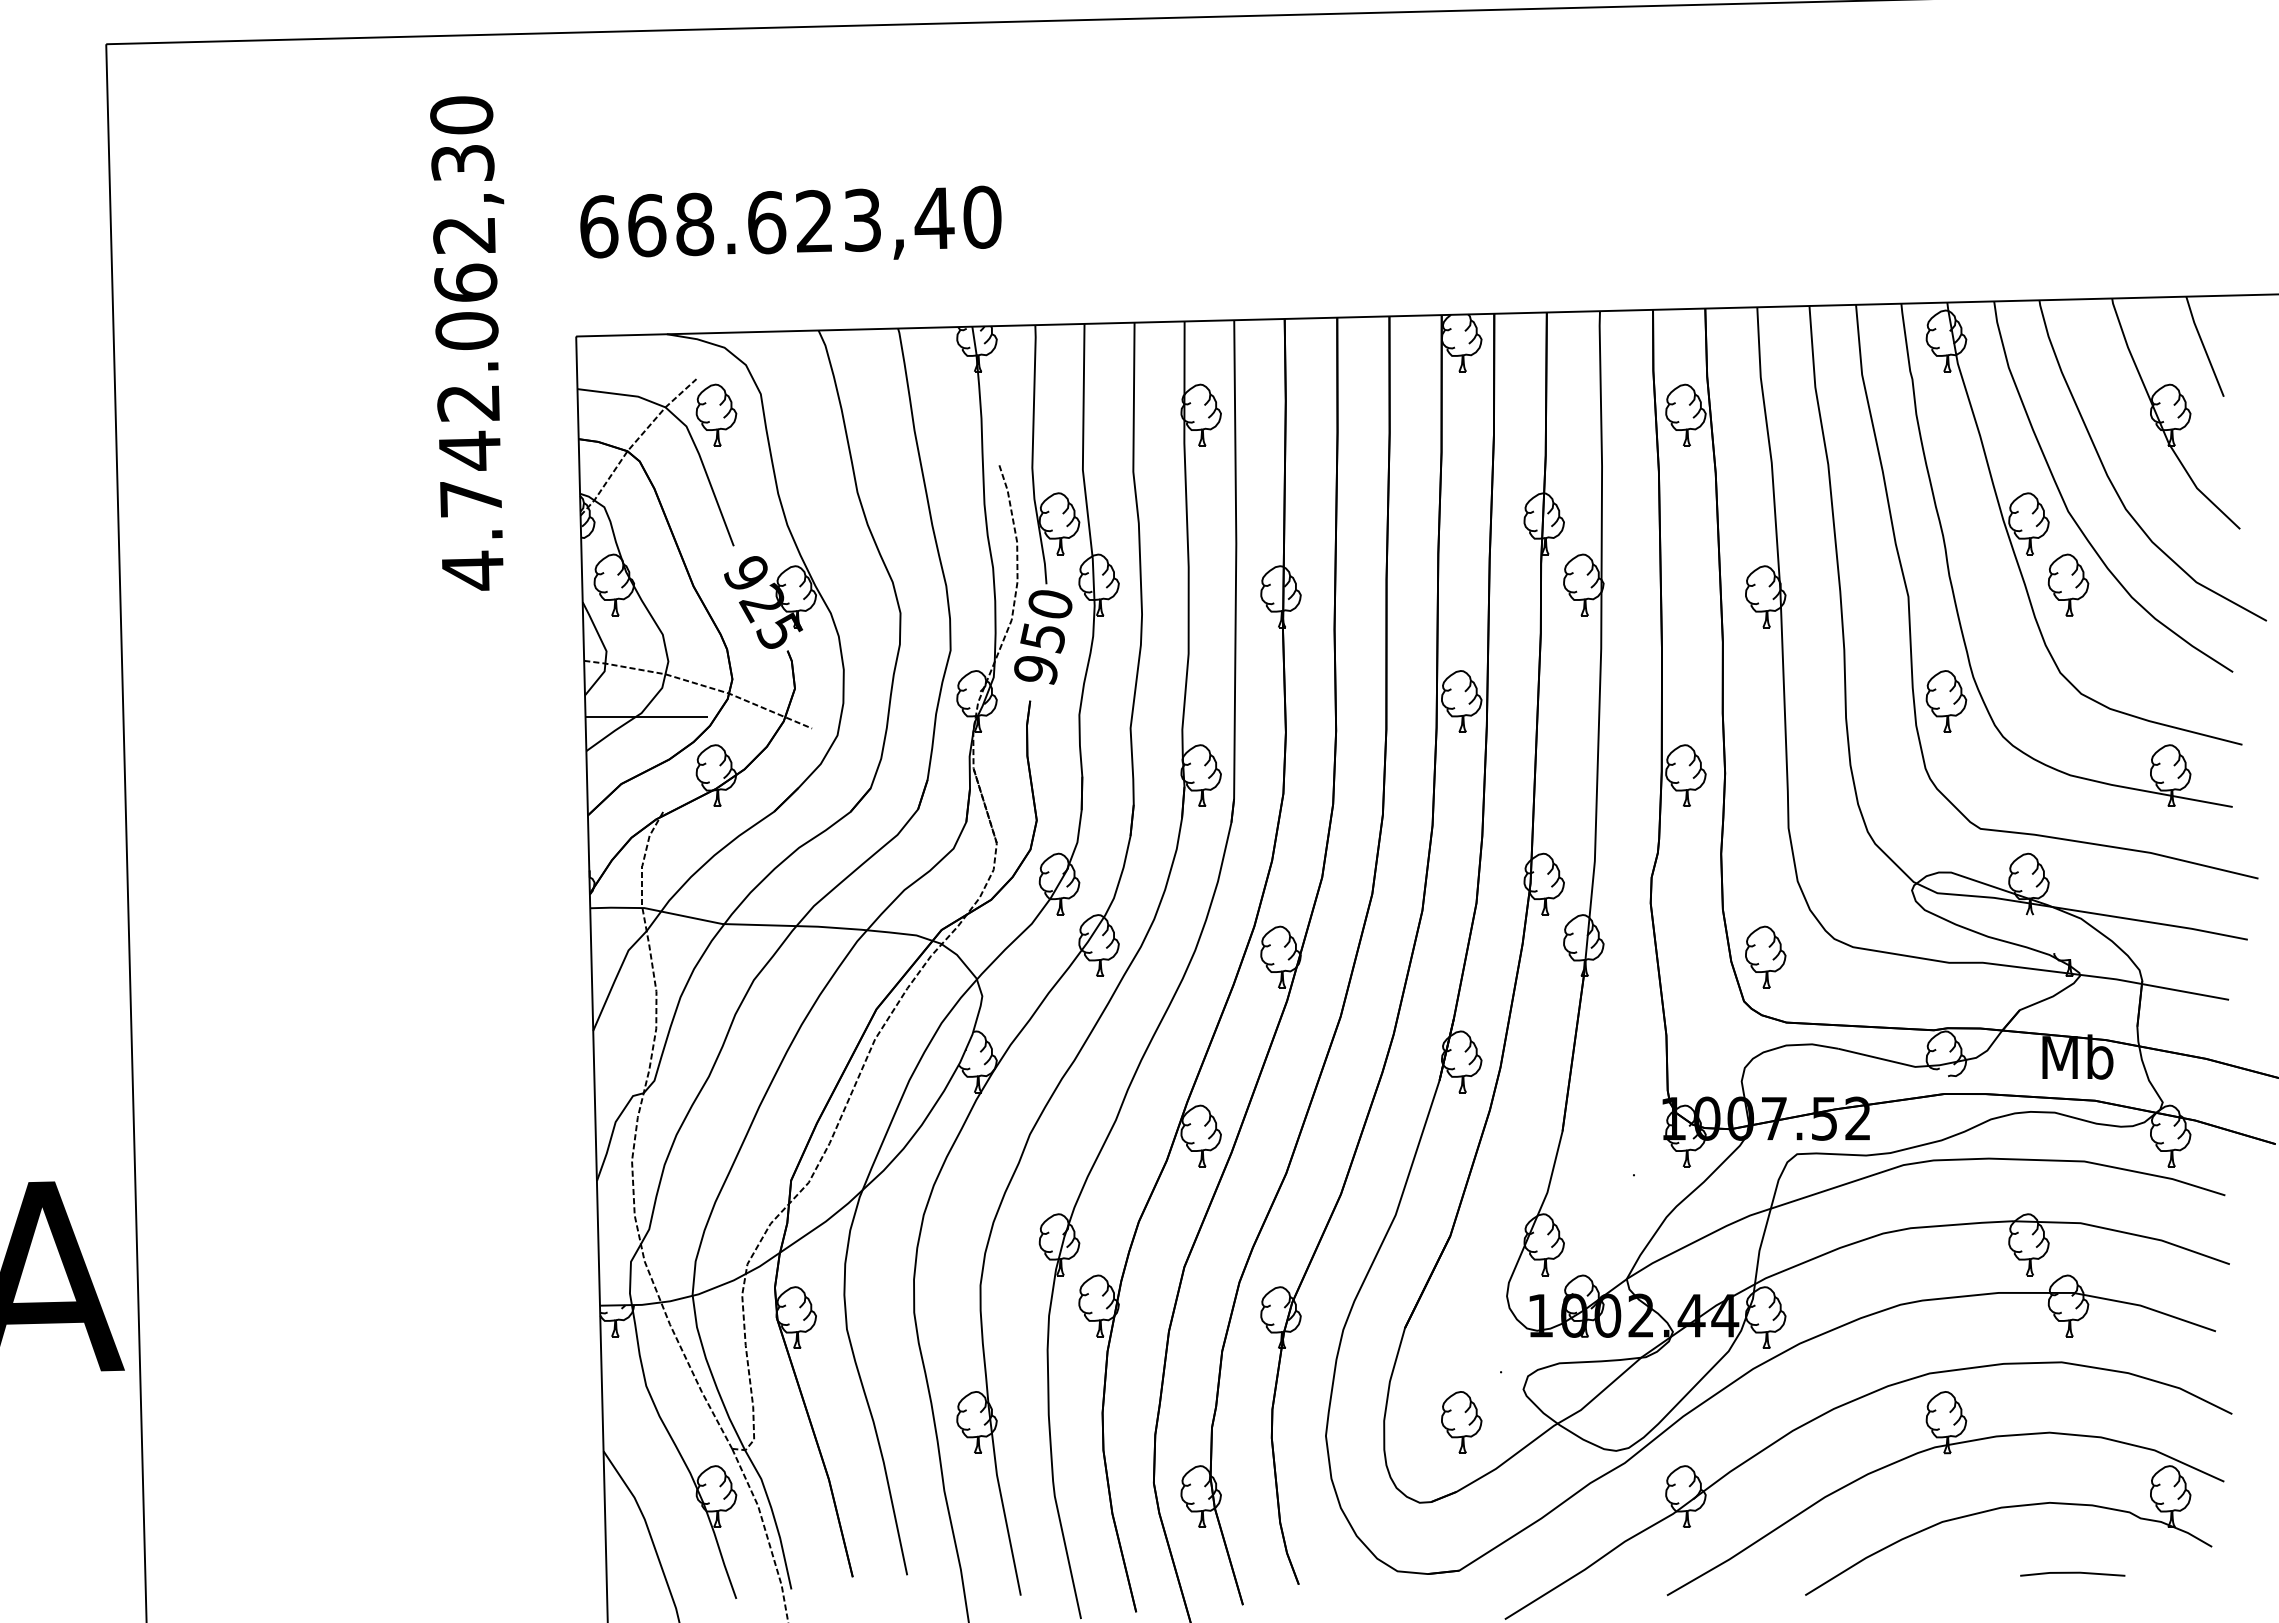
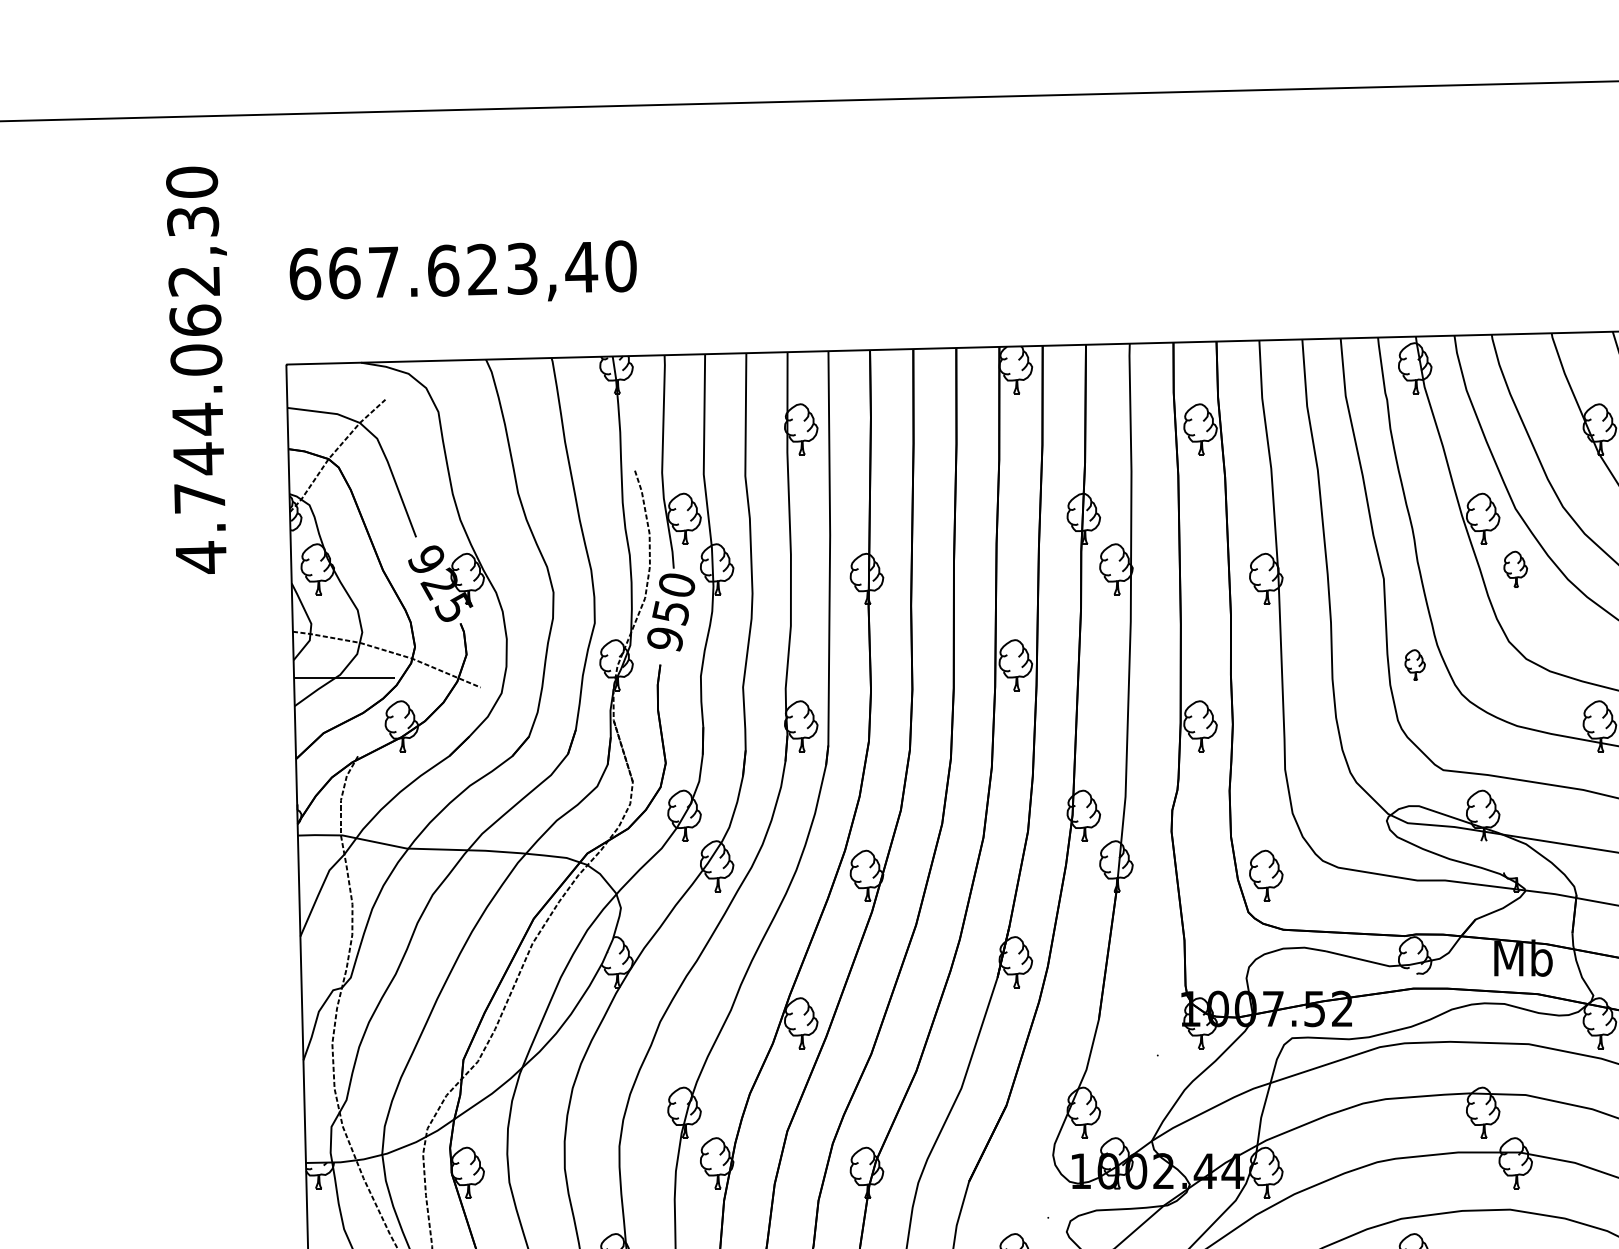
text: (695, 224) -> (384, 272), 668.623,40 -> 667.623,40
text: (468, 402) -> (197, 418), 4.742.062,30 -> 4.744.062,30
part: (716, 414) -> (401, 428), removed
part: (2068, 584) -> (1515, 568), size x0.7
part: (1946, 701) -> (1415, 665), size x0.6

